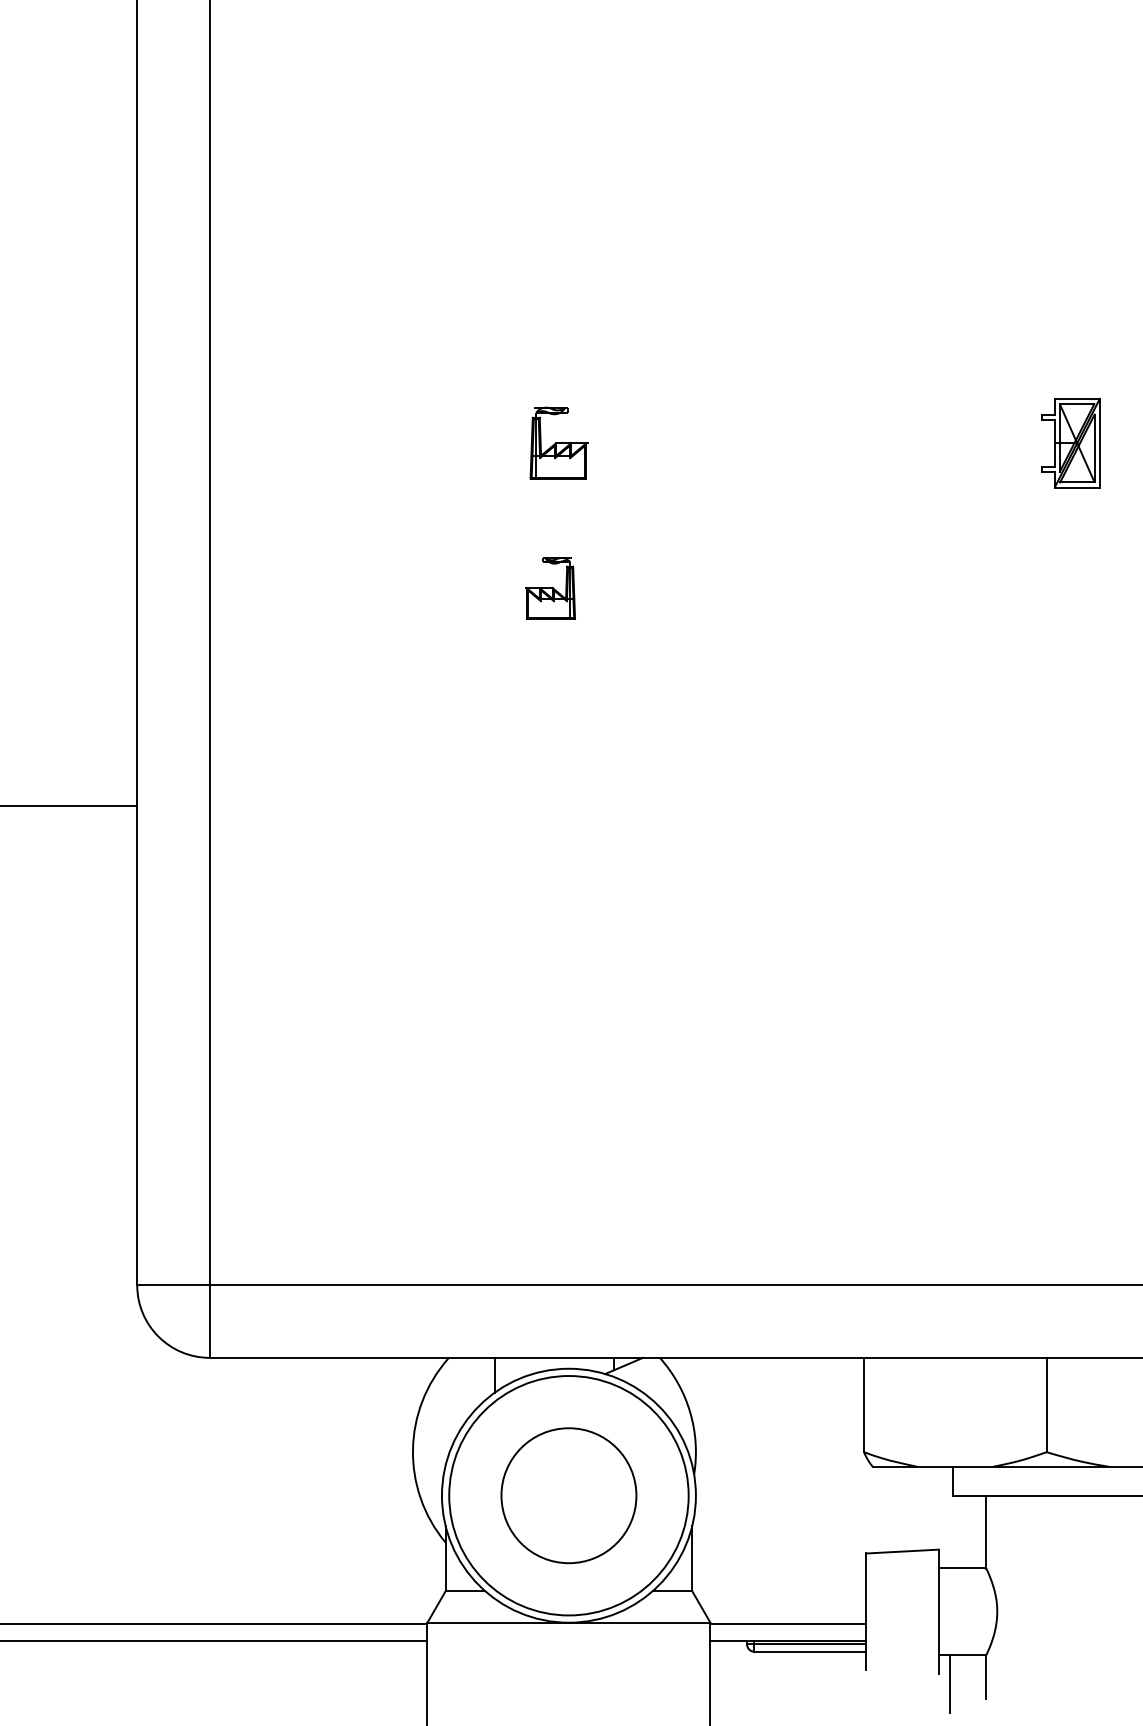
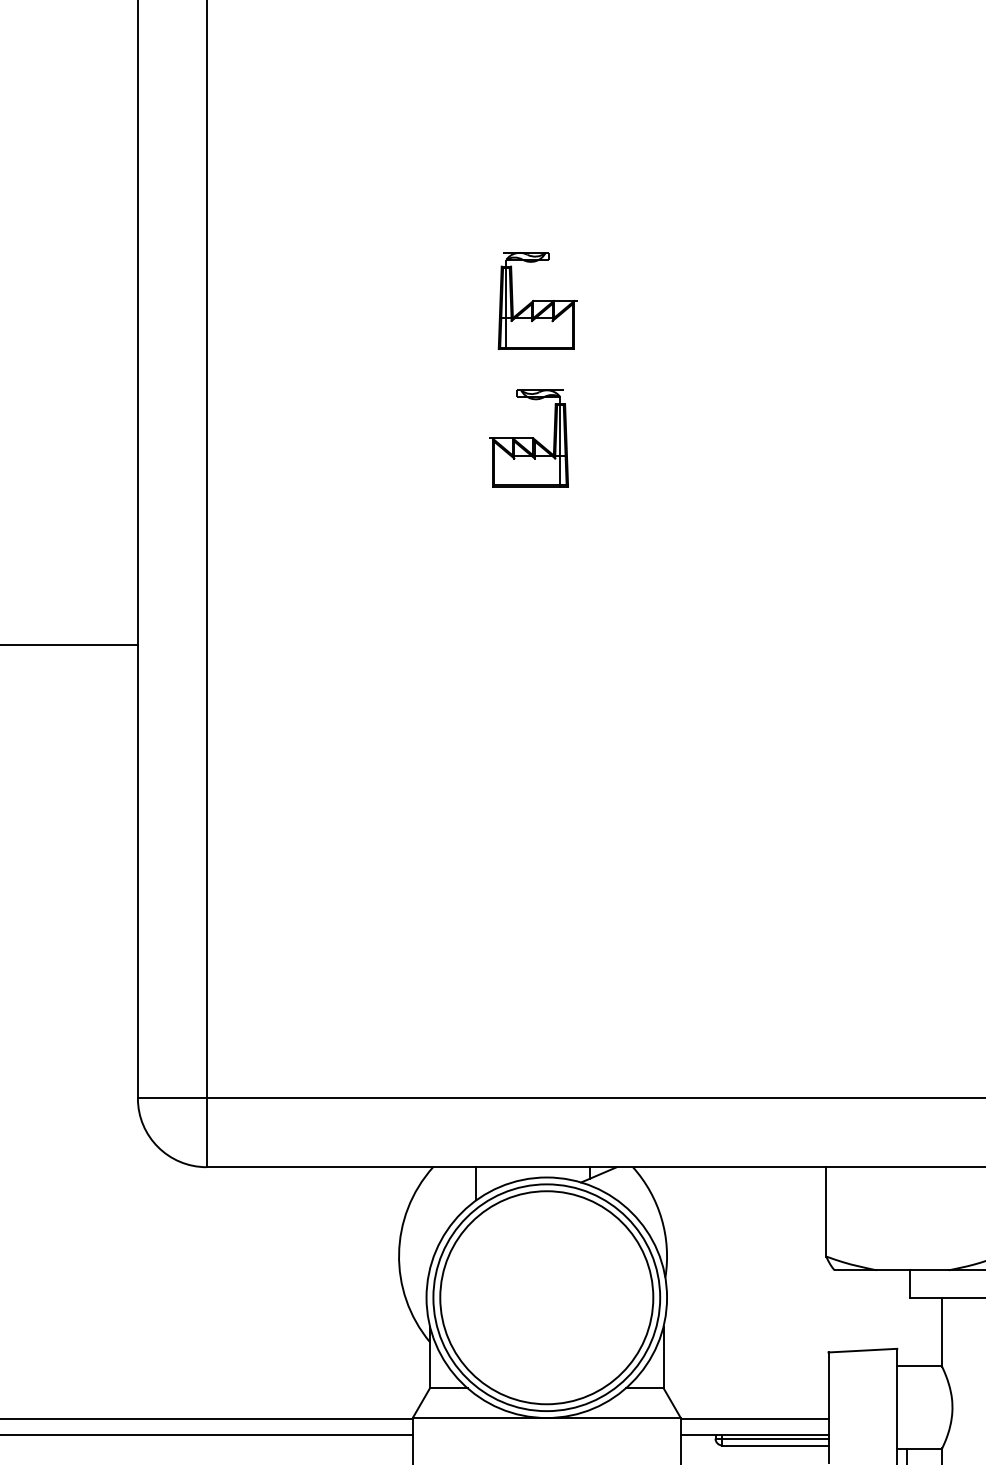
part: (559, 442) -> (537, 300), size x1.43
part: (550, 588) -> (529, 438), size x1.67
circle: (568, 1495) -> (546, 1297), size x1.67

